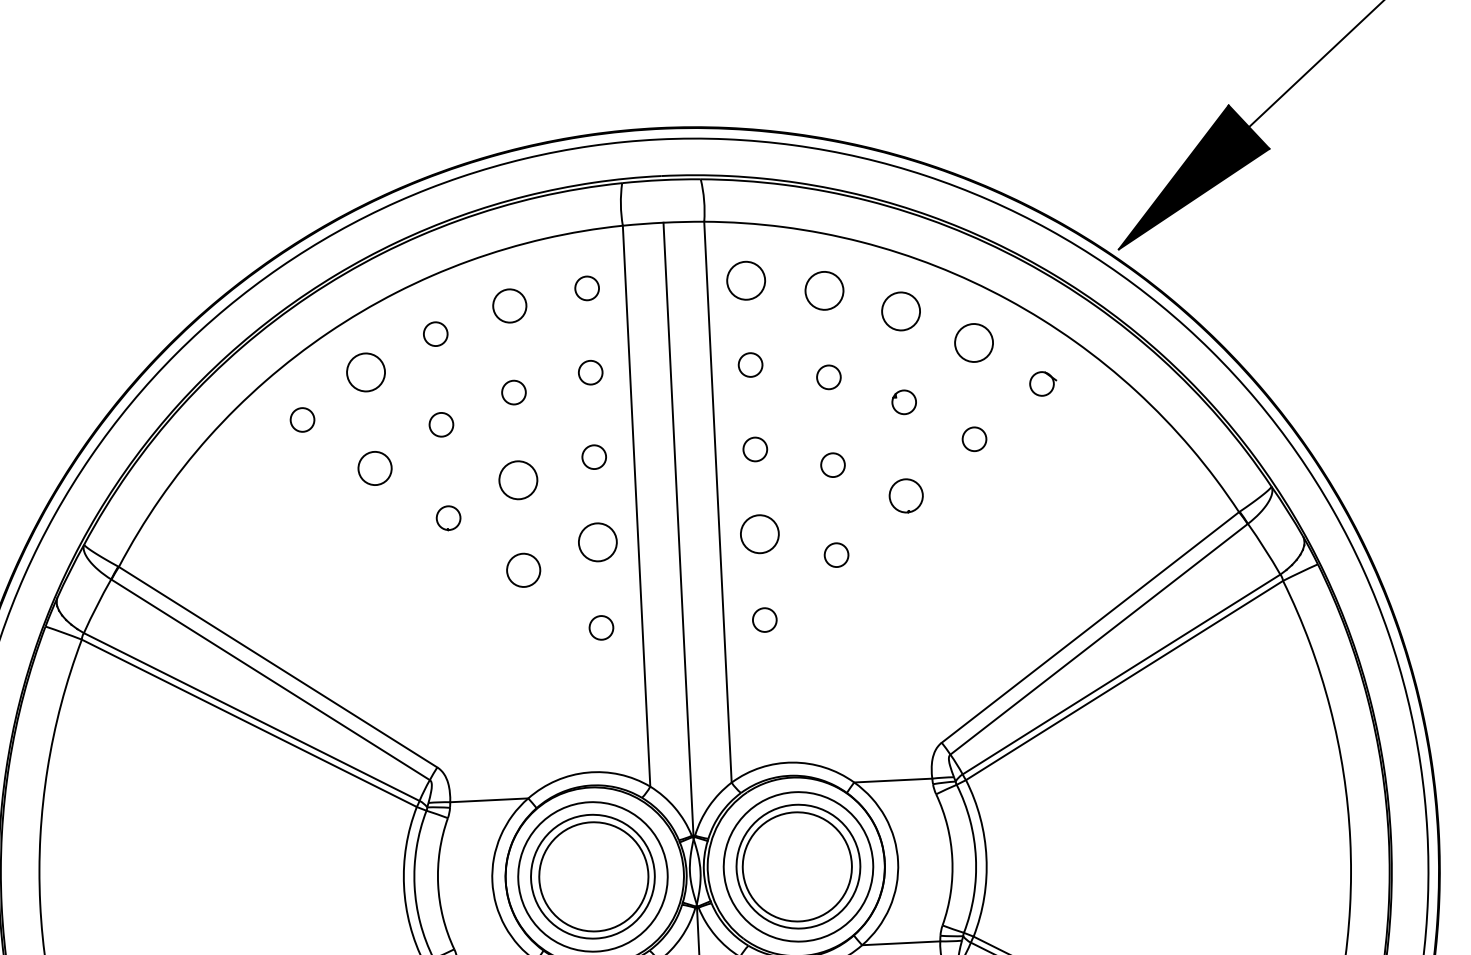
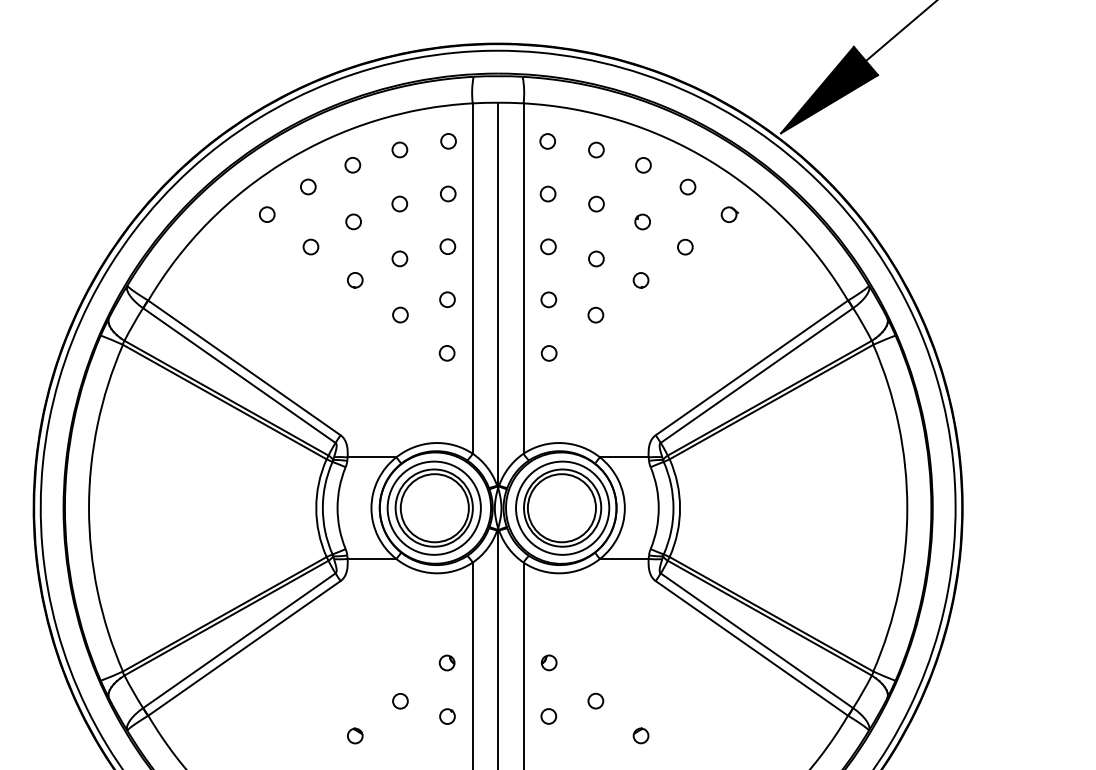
circle: (745, 280) -> (547, 141), size x0.62
circle: (824, 289) -> (596, 149), size x0.62
circle: (509, 305) -> (399, 149), size x0.71
circle: (901, 311) -> (643, 165), size x0.62
circle: (973, 341) -> (687, 186), size x0.62
circle: (366, 371) -> (308, 186), size x0.62
circle: (374, 467) -> (310, 246), size x0.71
circle: (517, 479) -> (399, 258), size x0.62
part: (905, 496) -> (640, 280), size x0.71
circle: (759, 533) -> (548, 299), size x0.62
circle: (597, 541) -> (447, 299), size x0.62
circle: (523, 569) -> (400, 314), size x0.71

